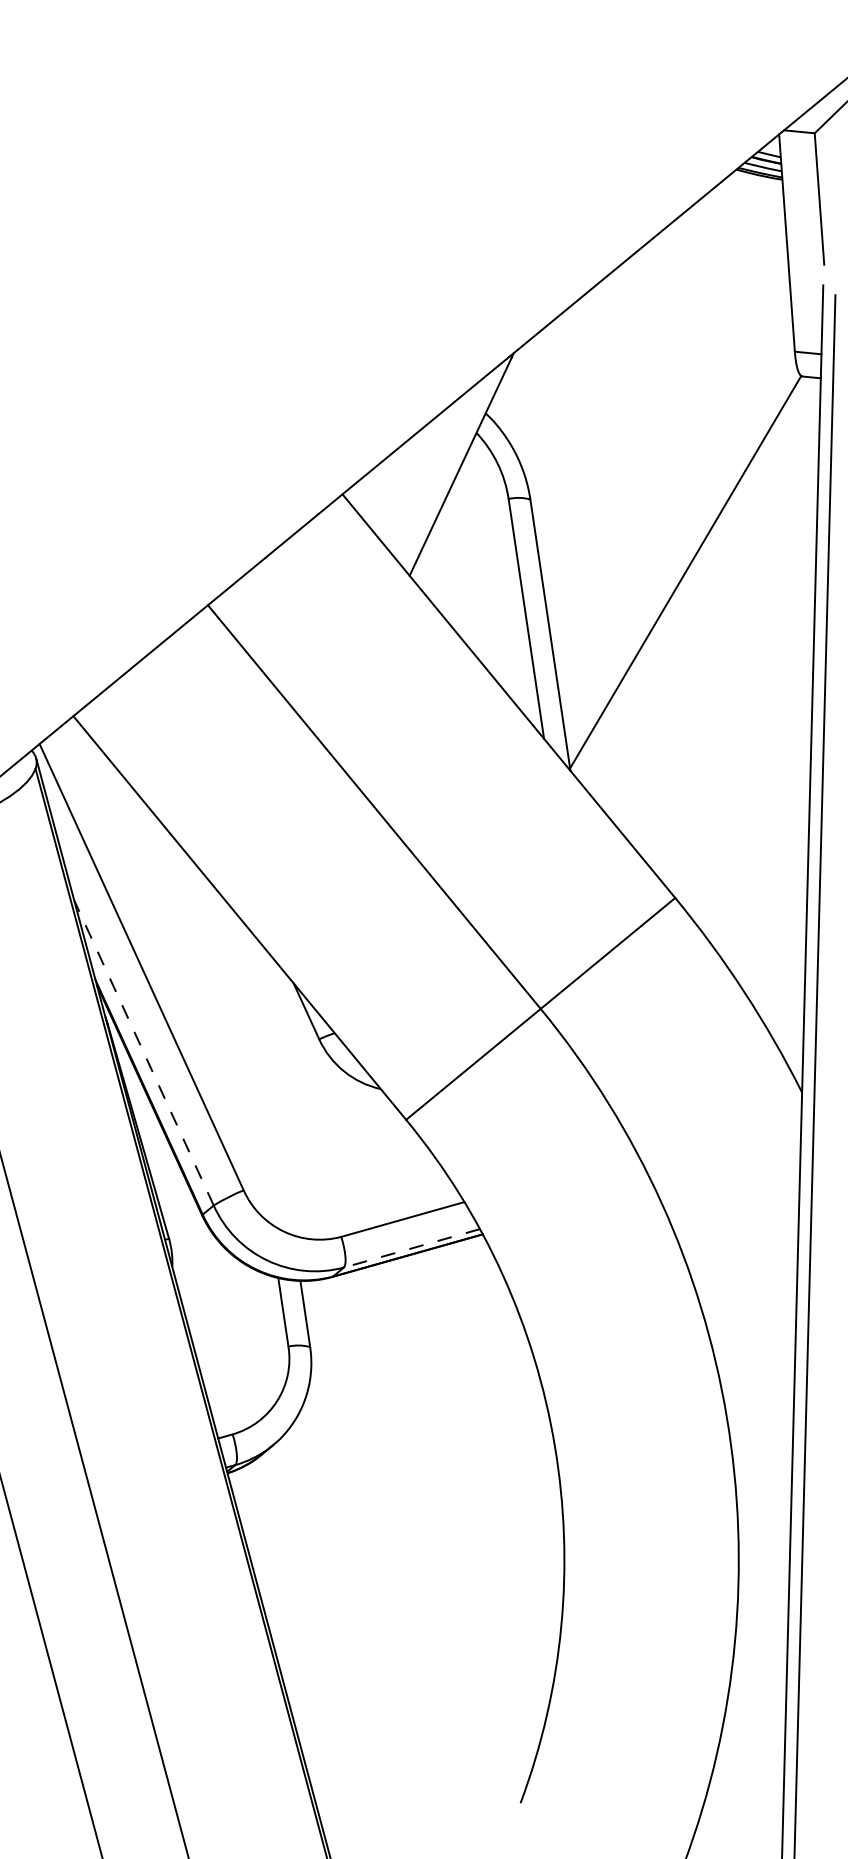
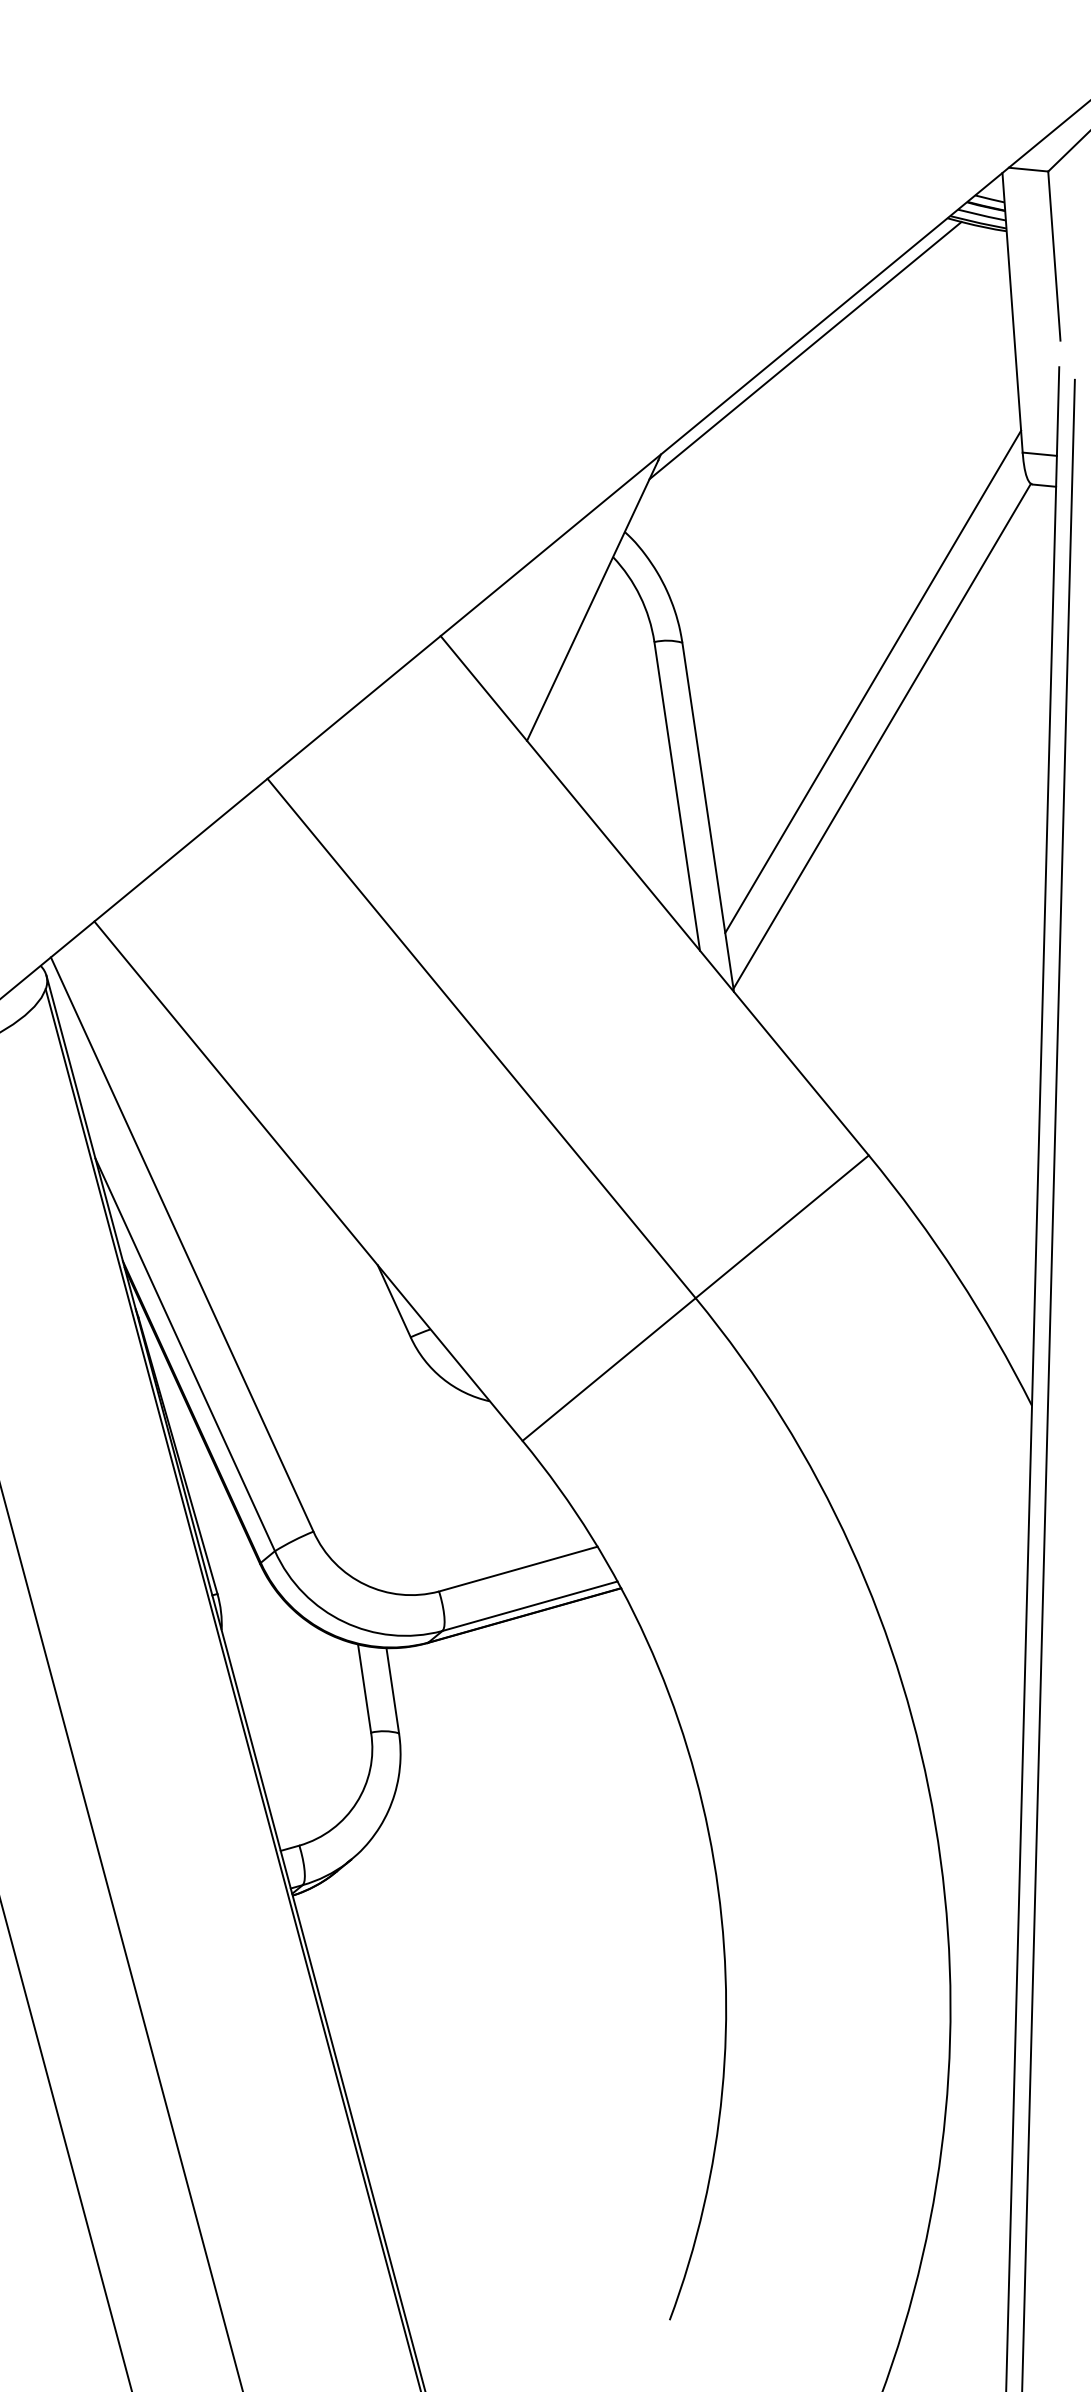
line: (626, 272) -> (805, 350), added
line: (678, 529) -> (873, 681), added
line: (144, 1052) -> (185, 1354), dashed -> solid
line: (412, 1248) -> (530, 1606), dashed -> solid

